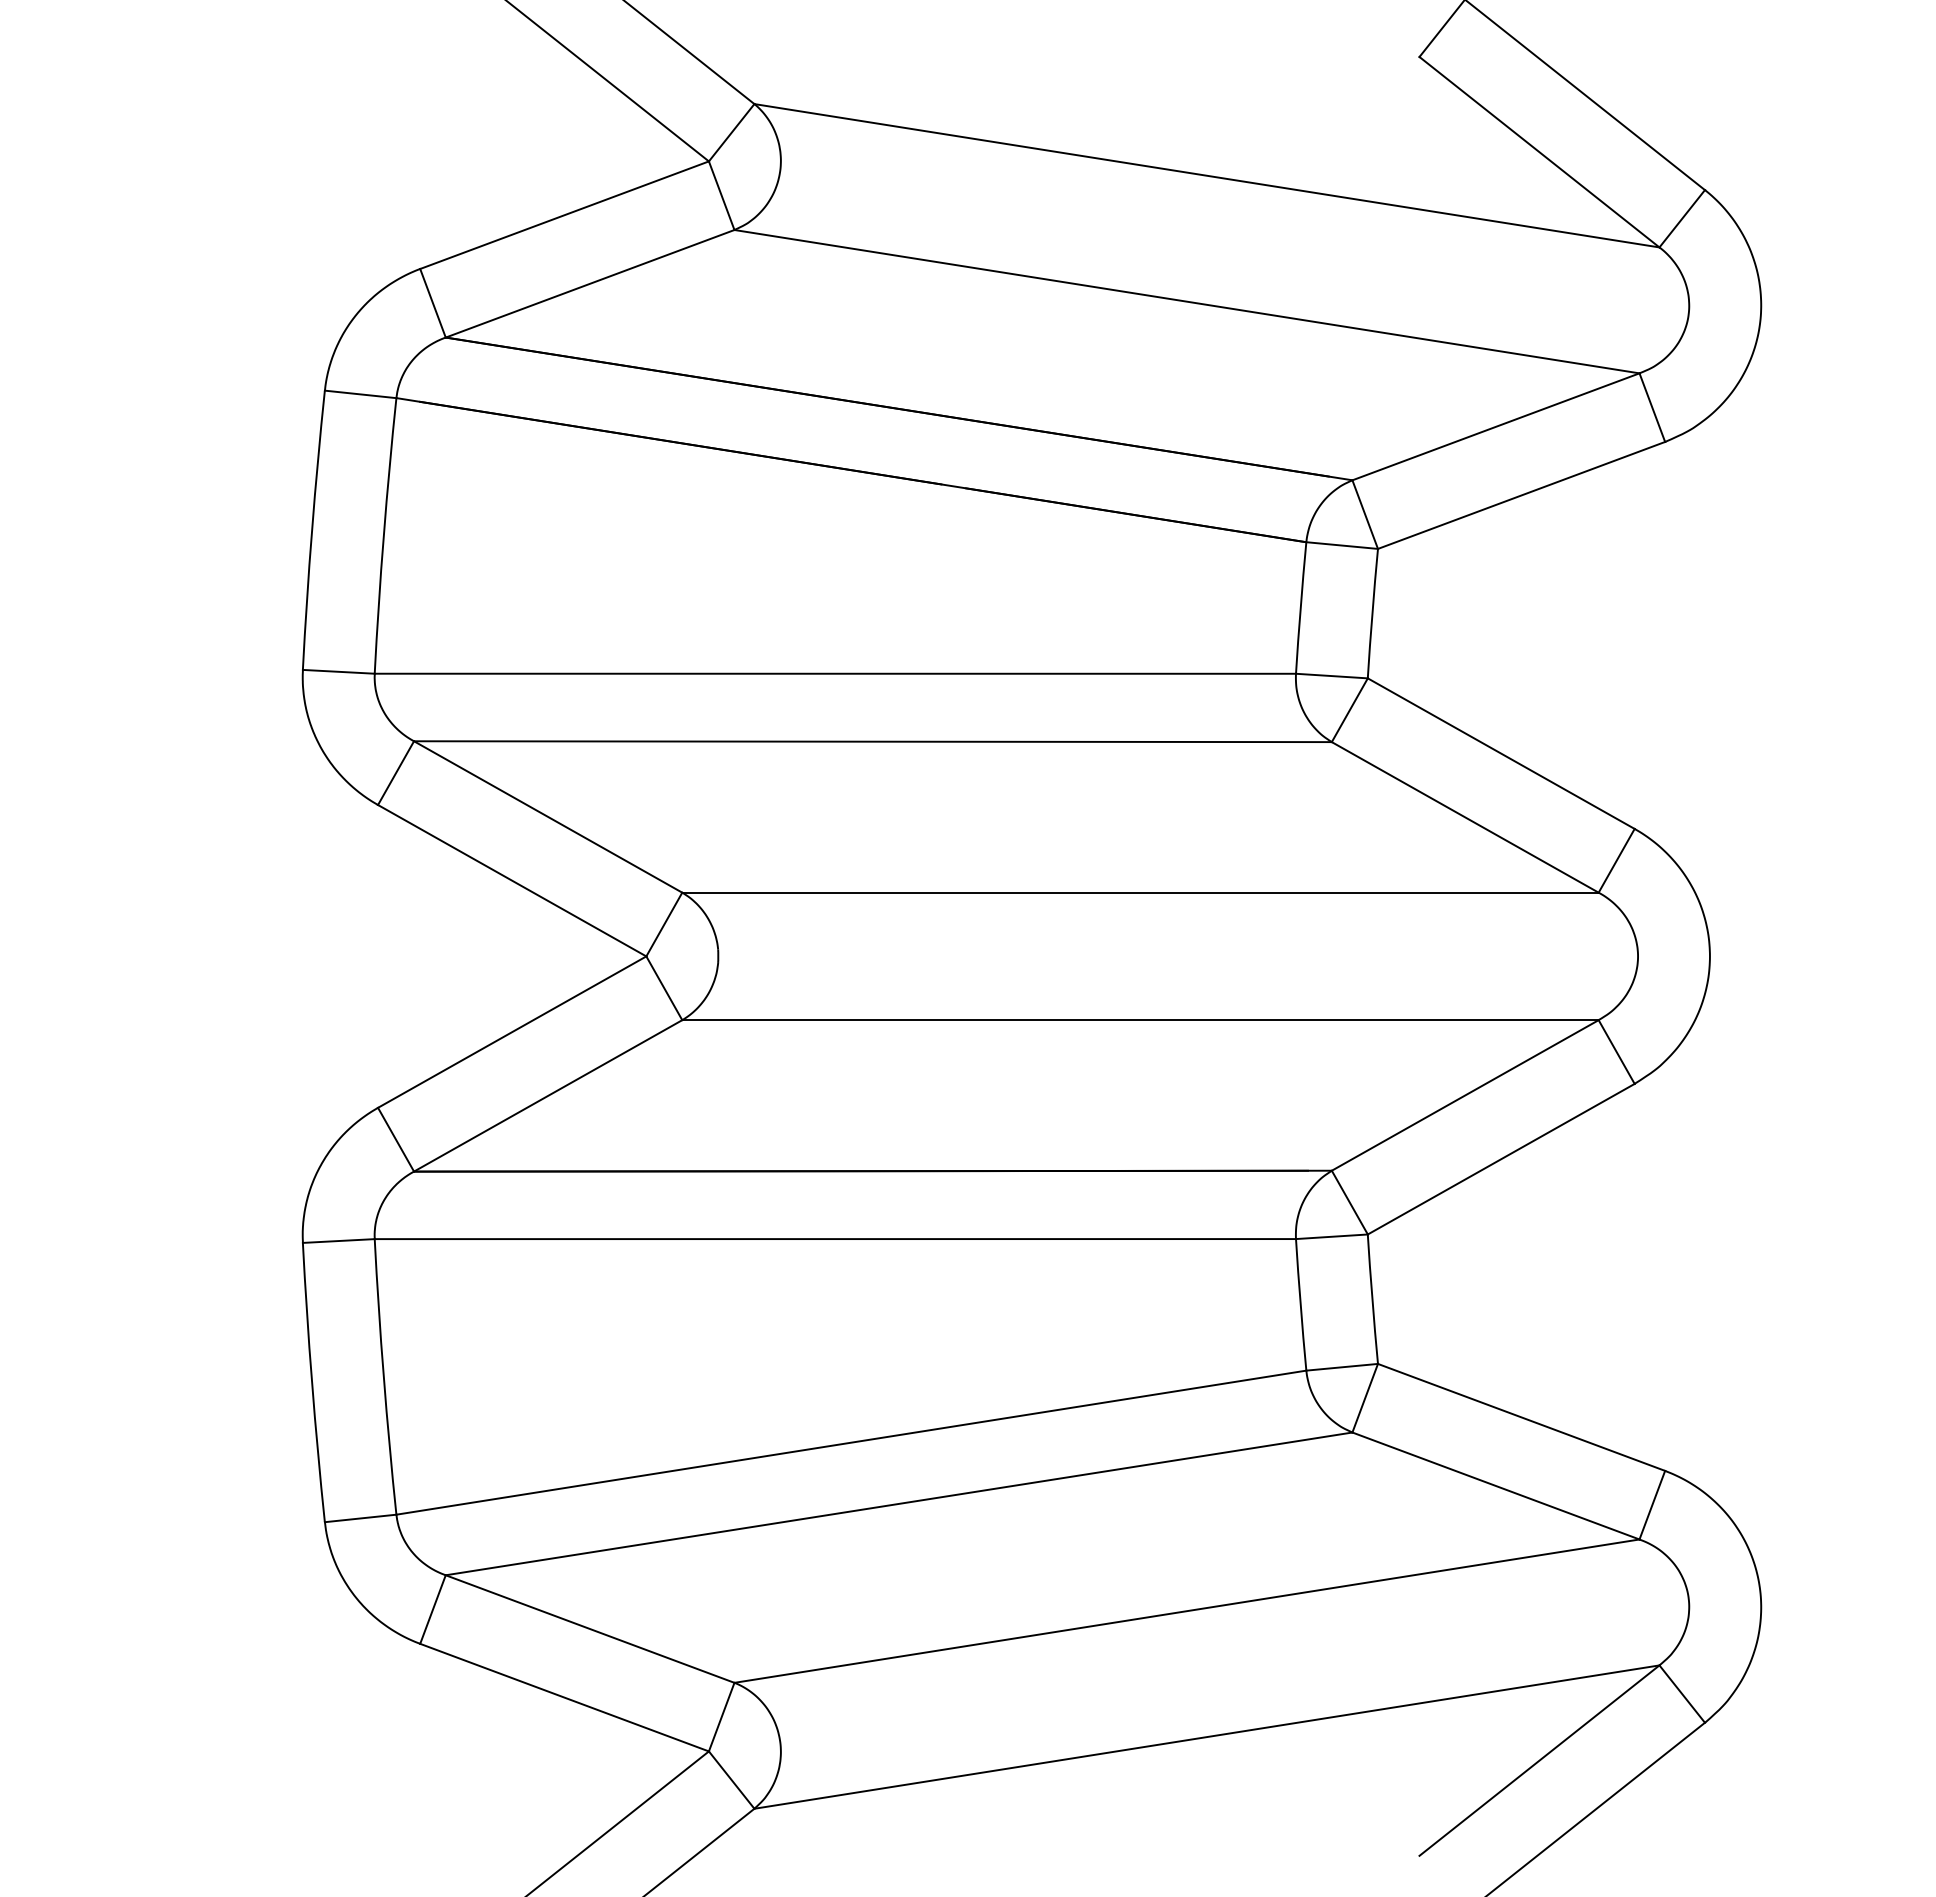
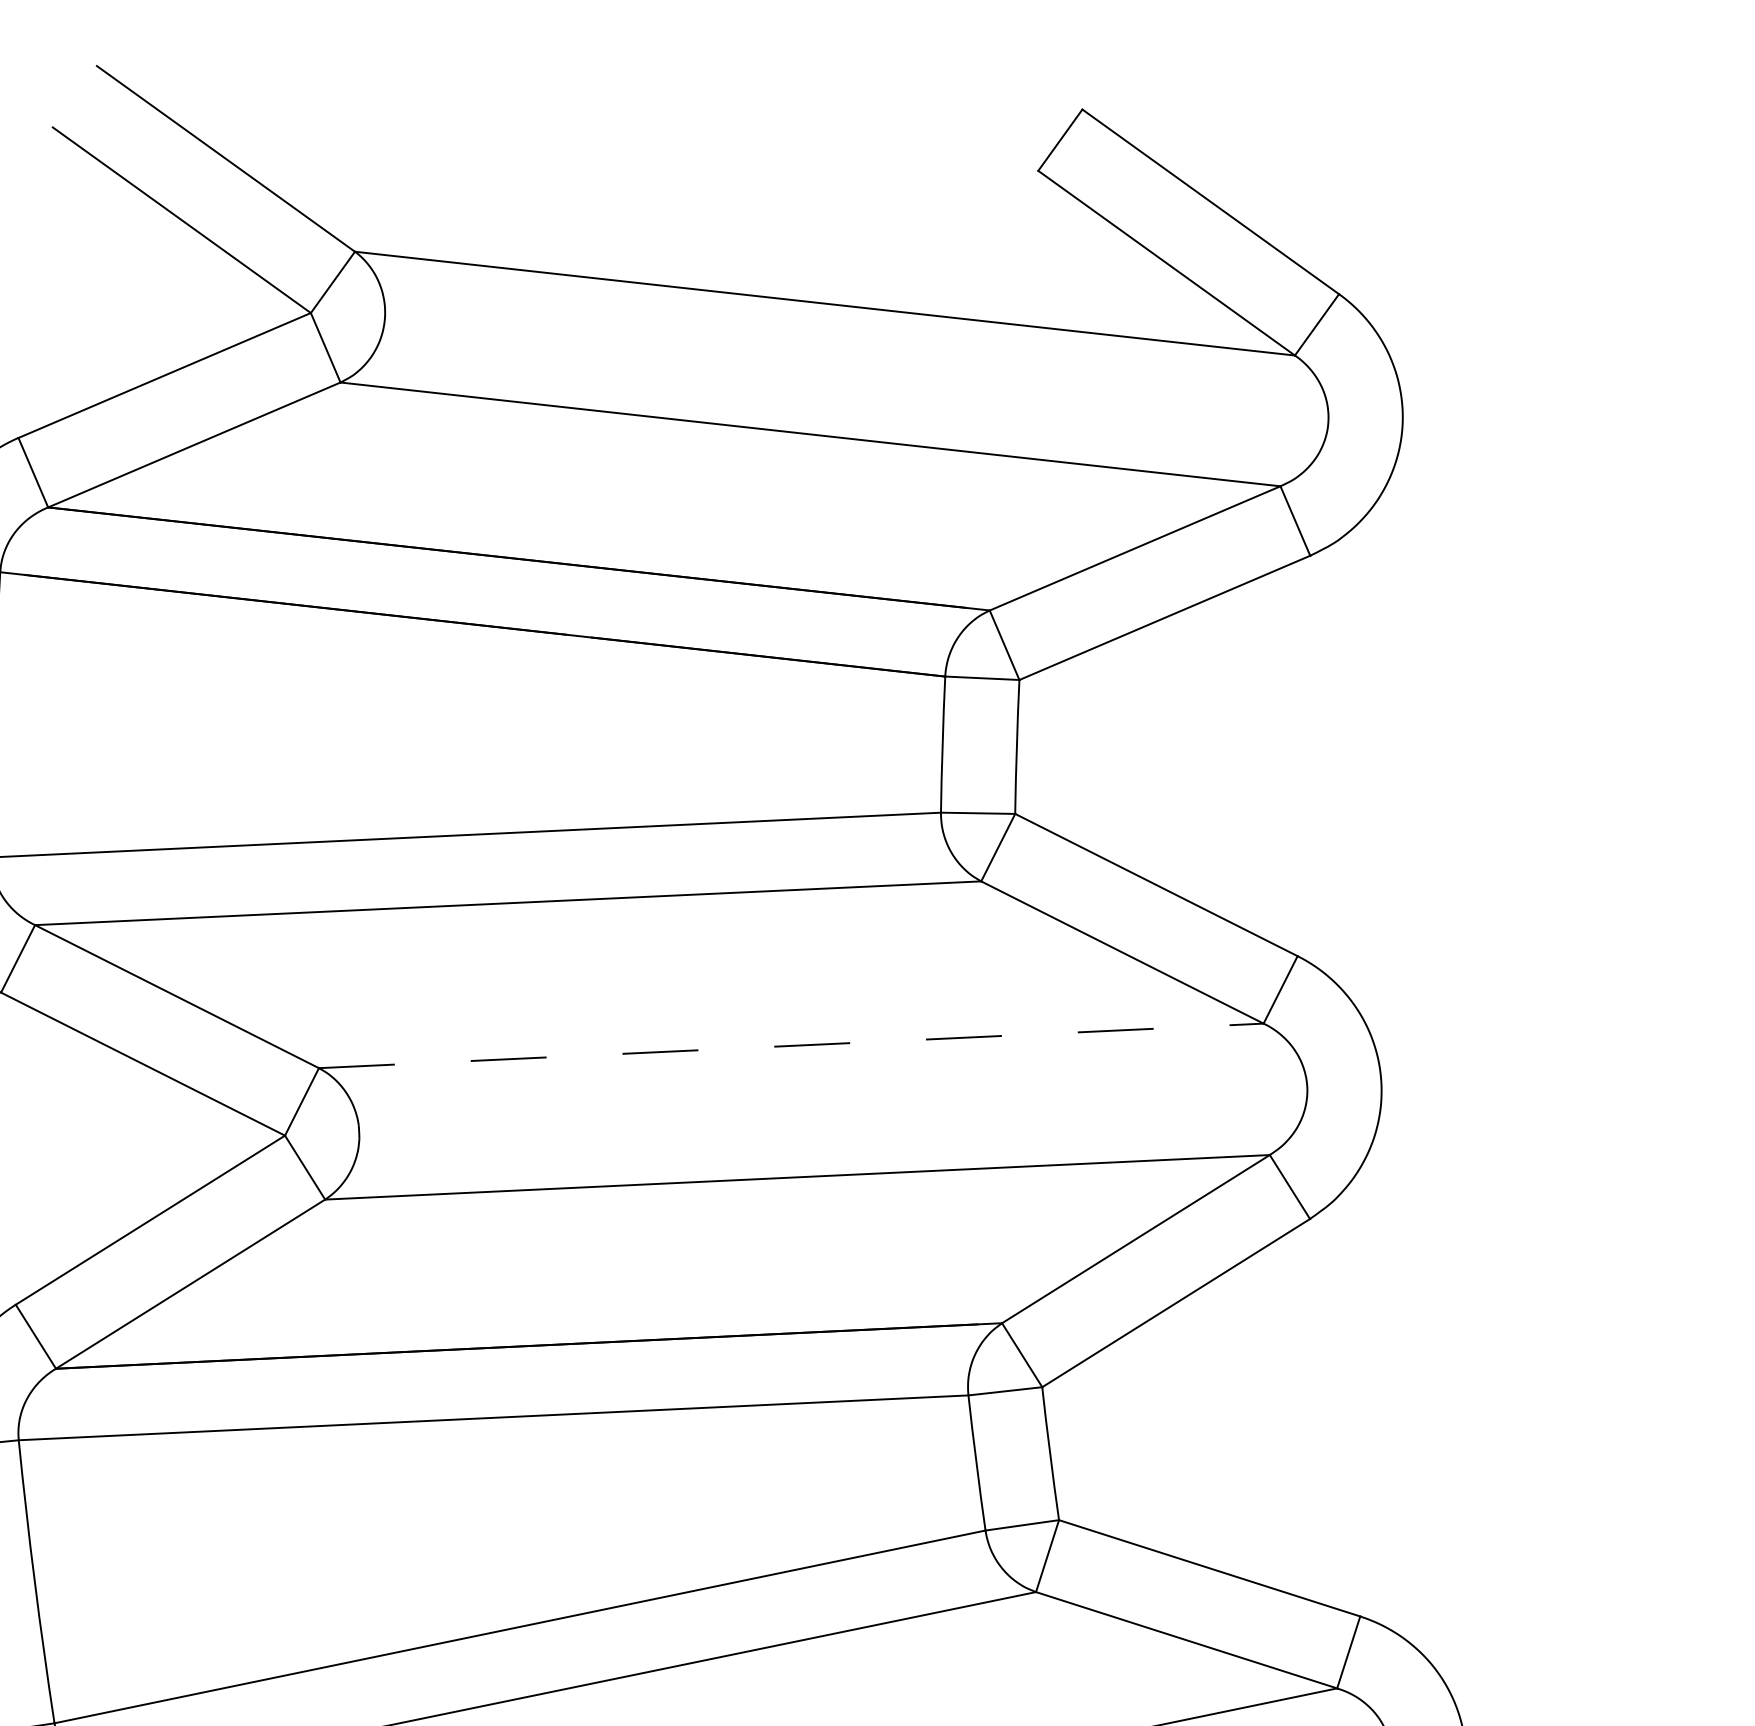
line: (1140, 892) -> (791, 1045), solid -> dashed

